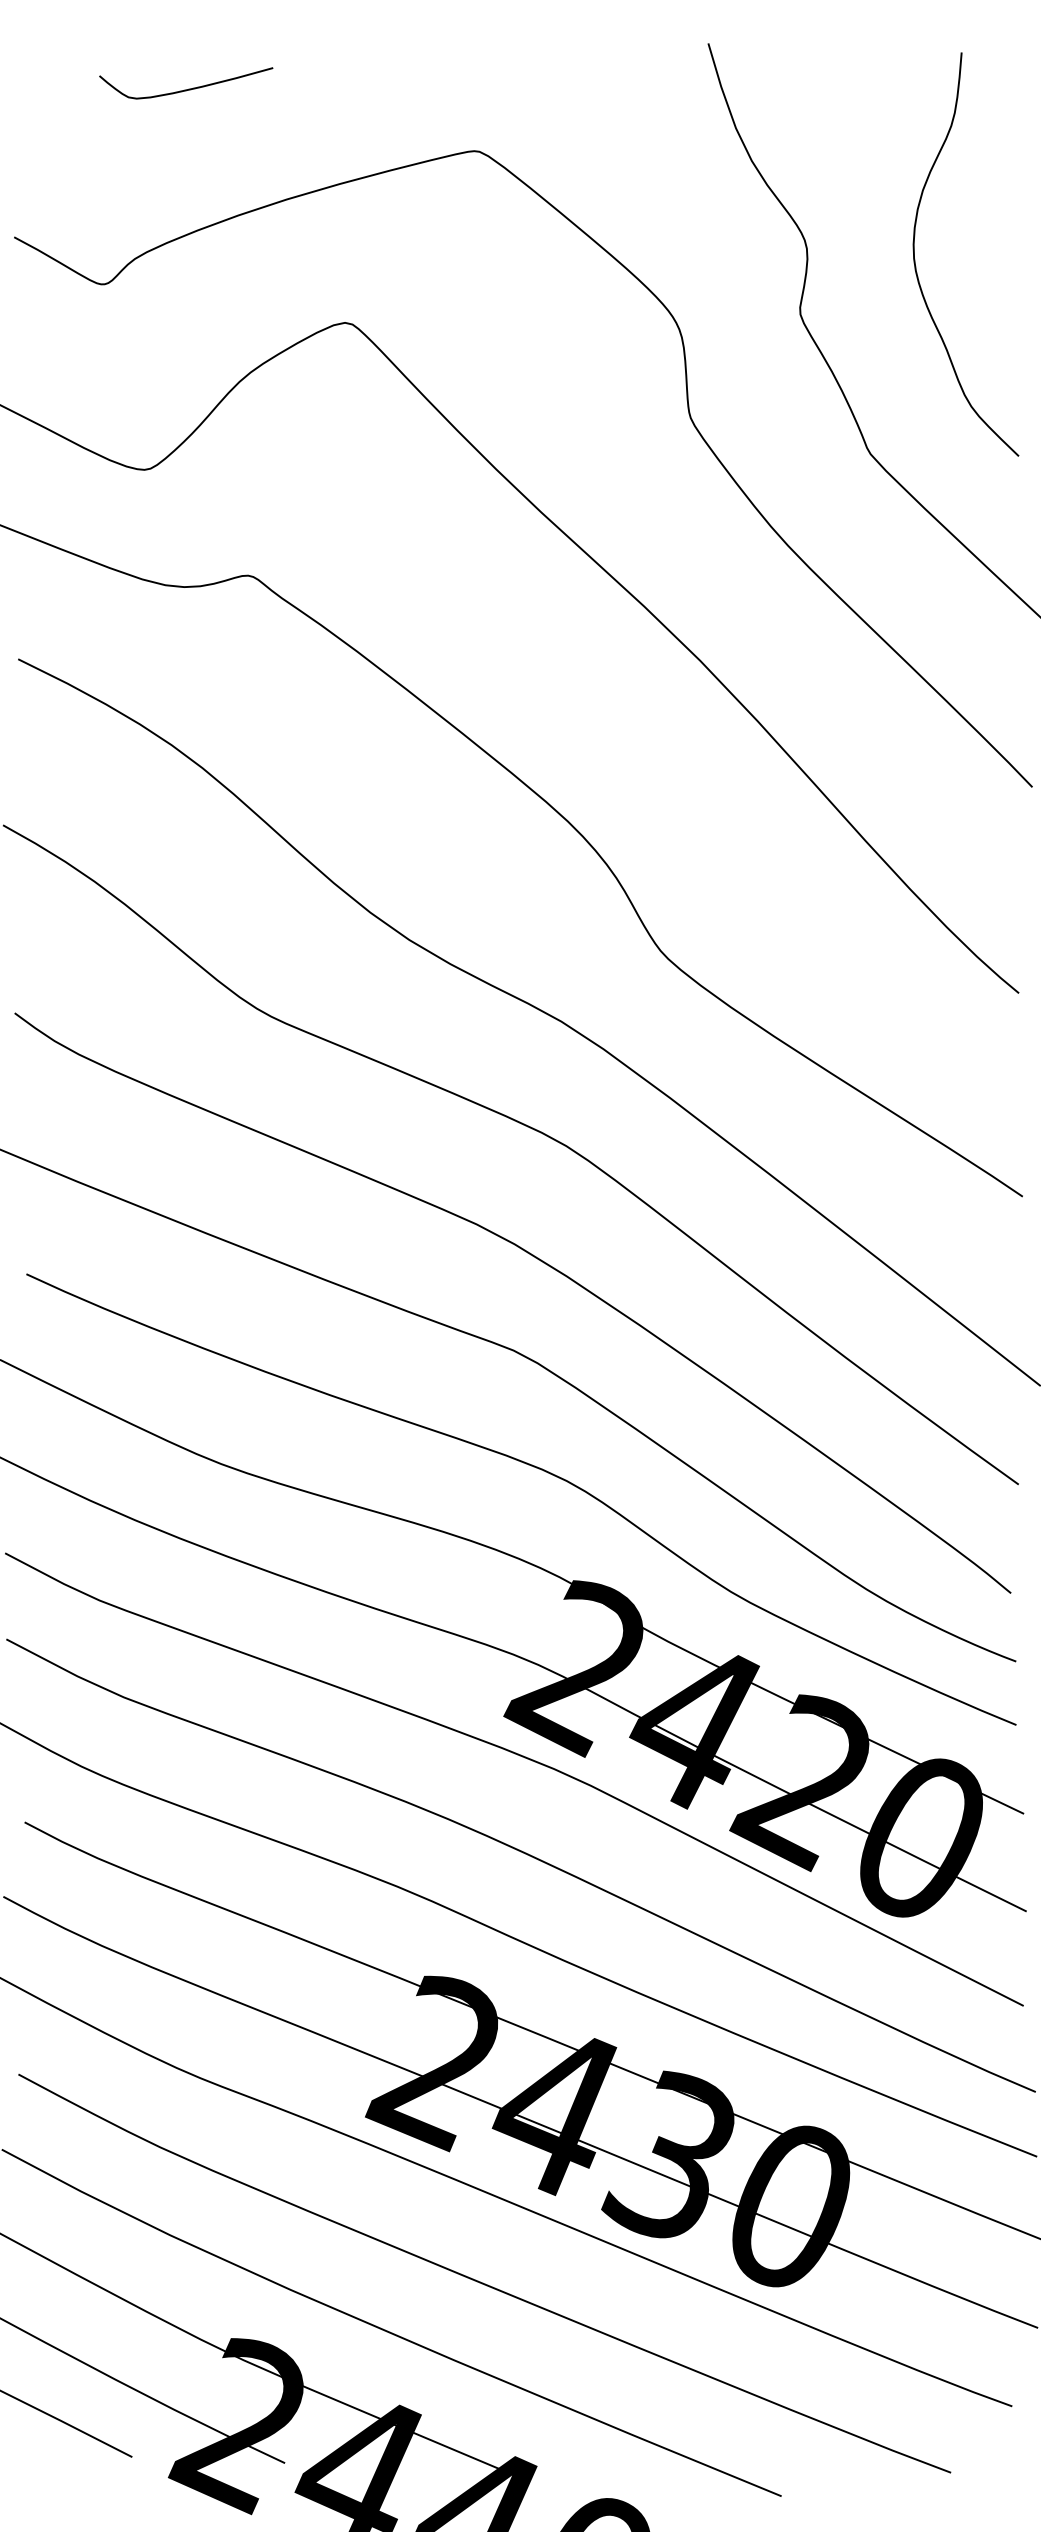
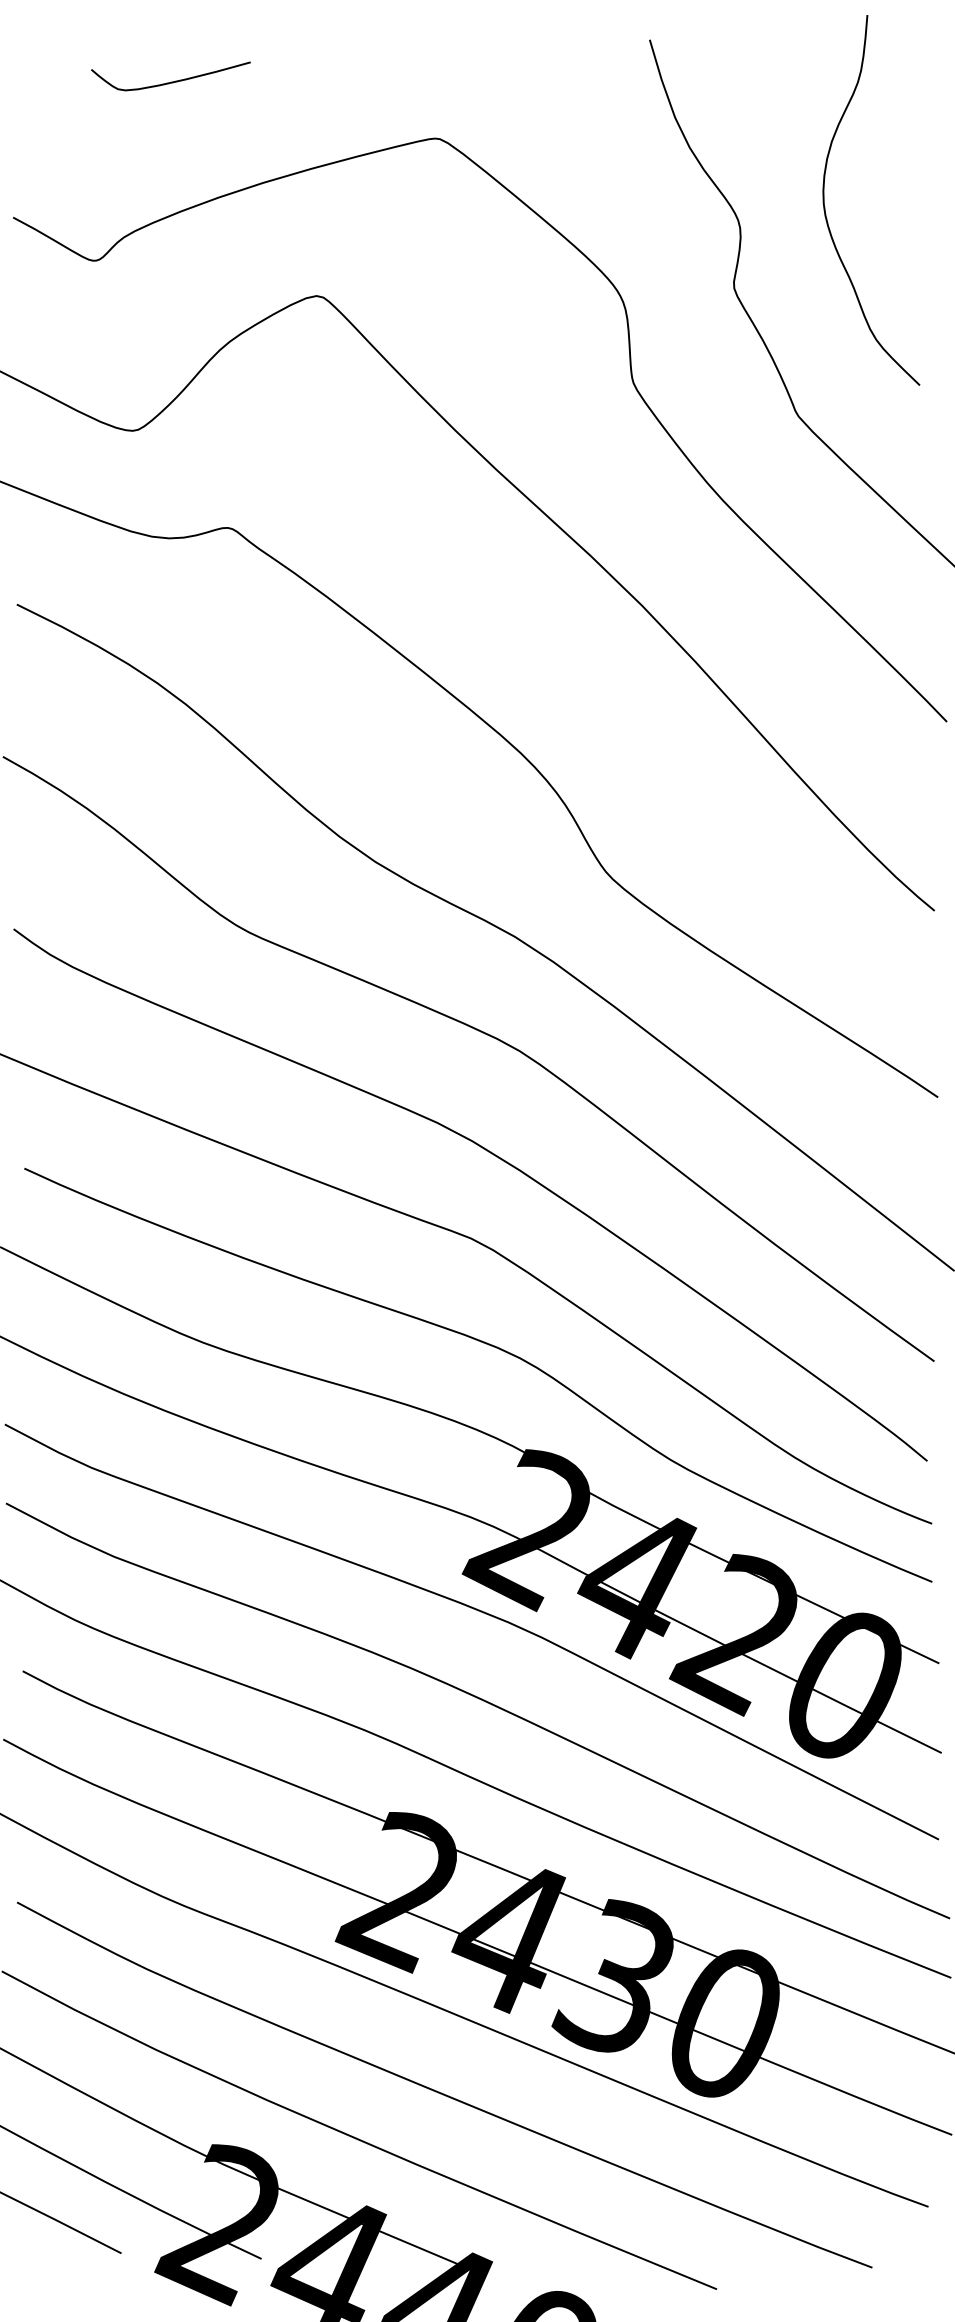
curve: (915, 259) -> (825, 204), moved

